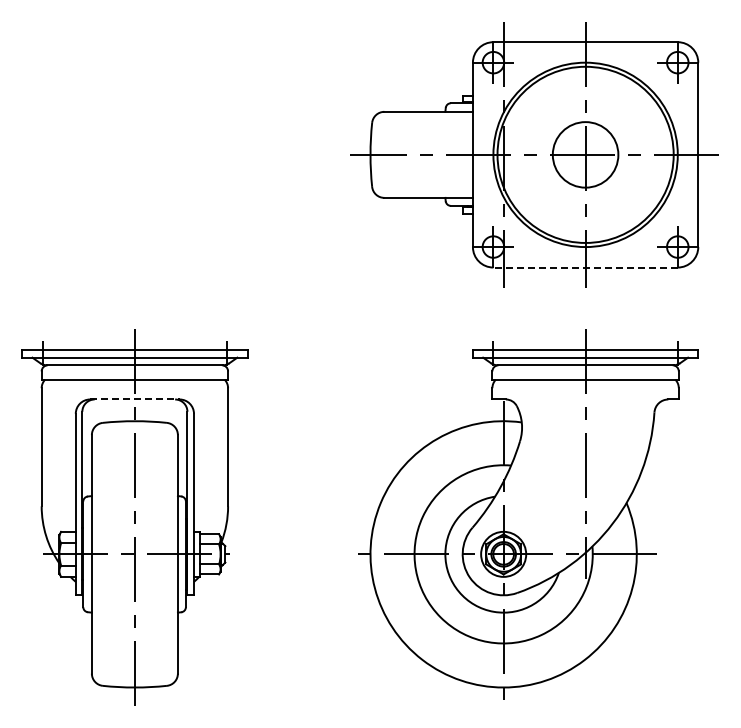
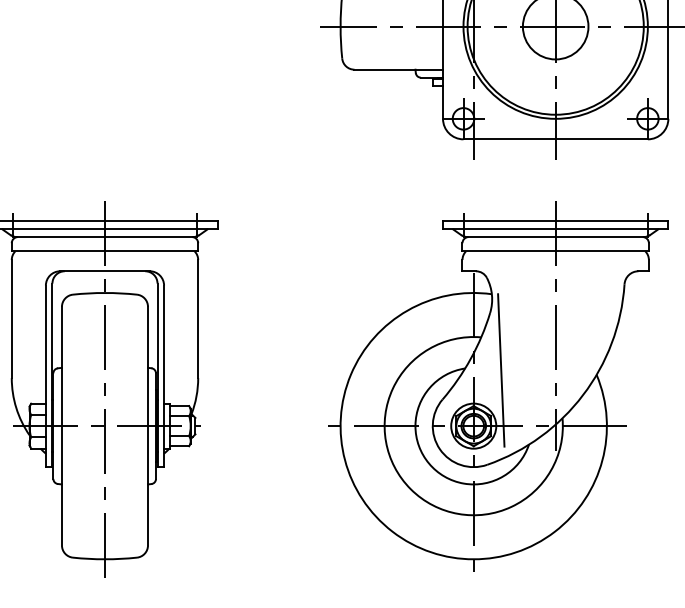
line: (585, 267) -> (555, 139), dashed -> solid
line: (134, 399) -> (104, 271), dashed -> solid
line: (530, 498) -> (500, 370), added

